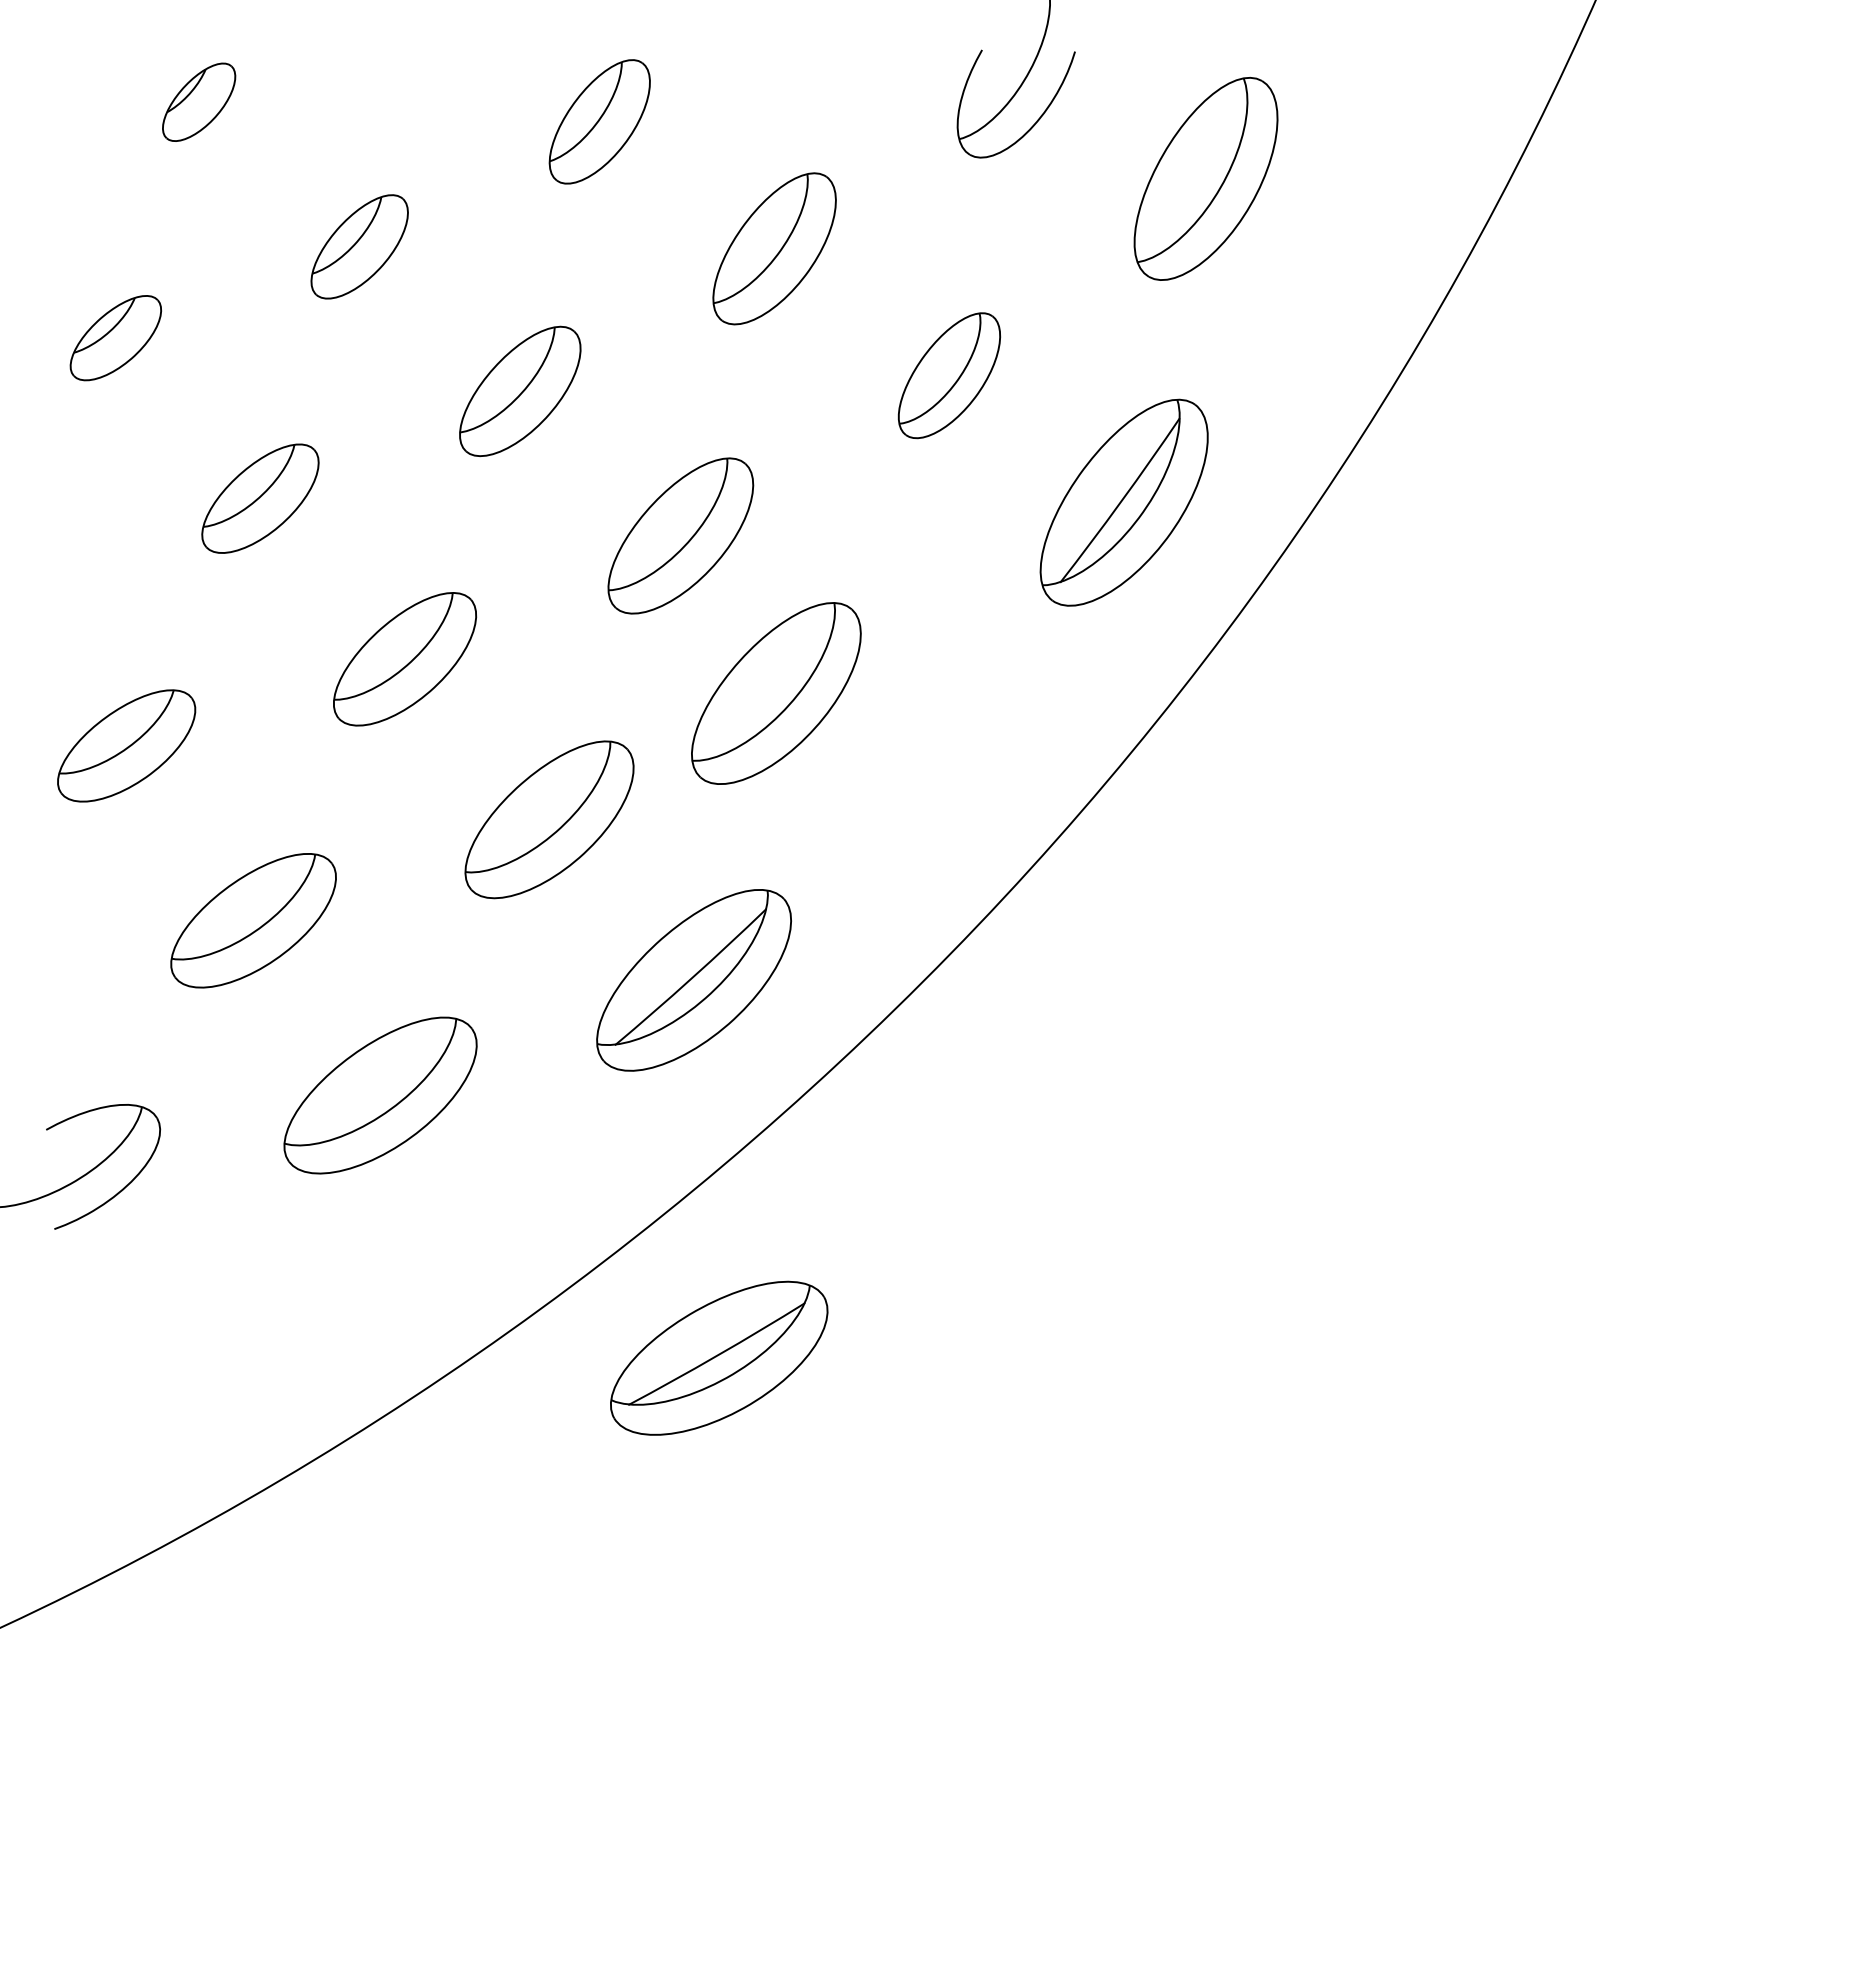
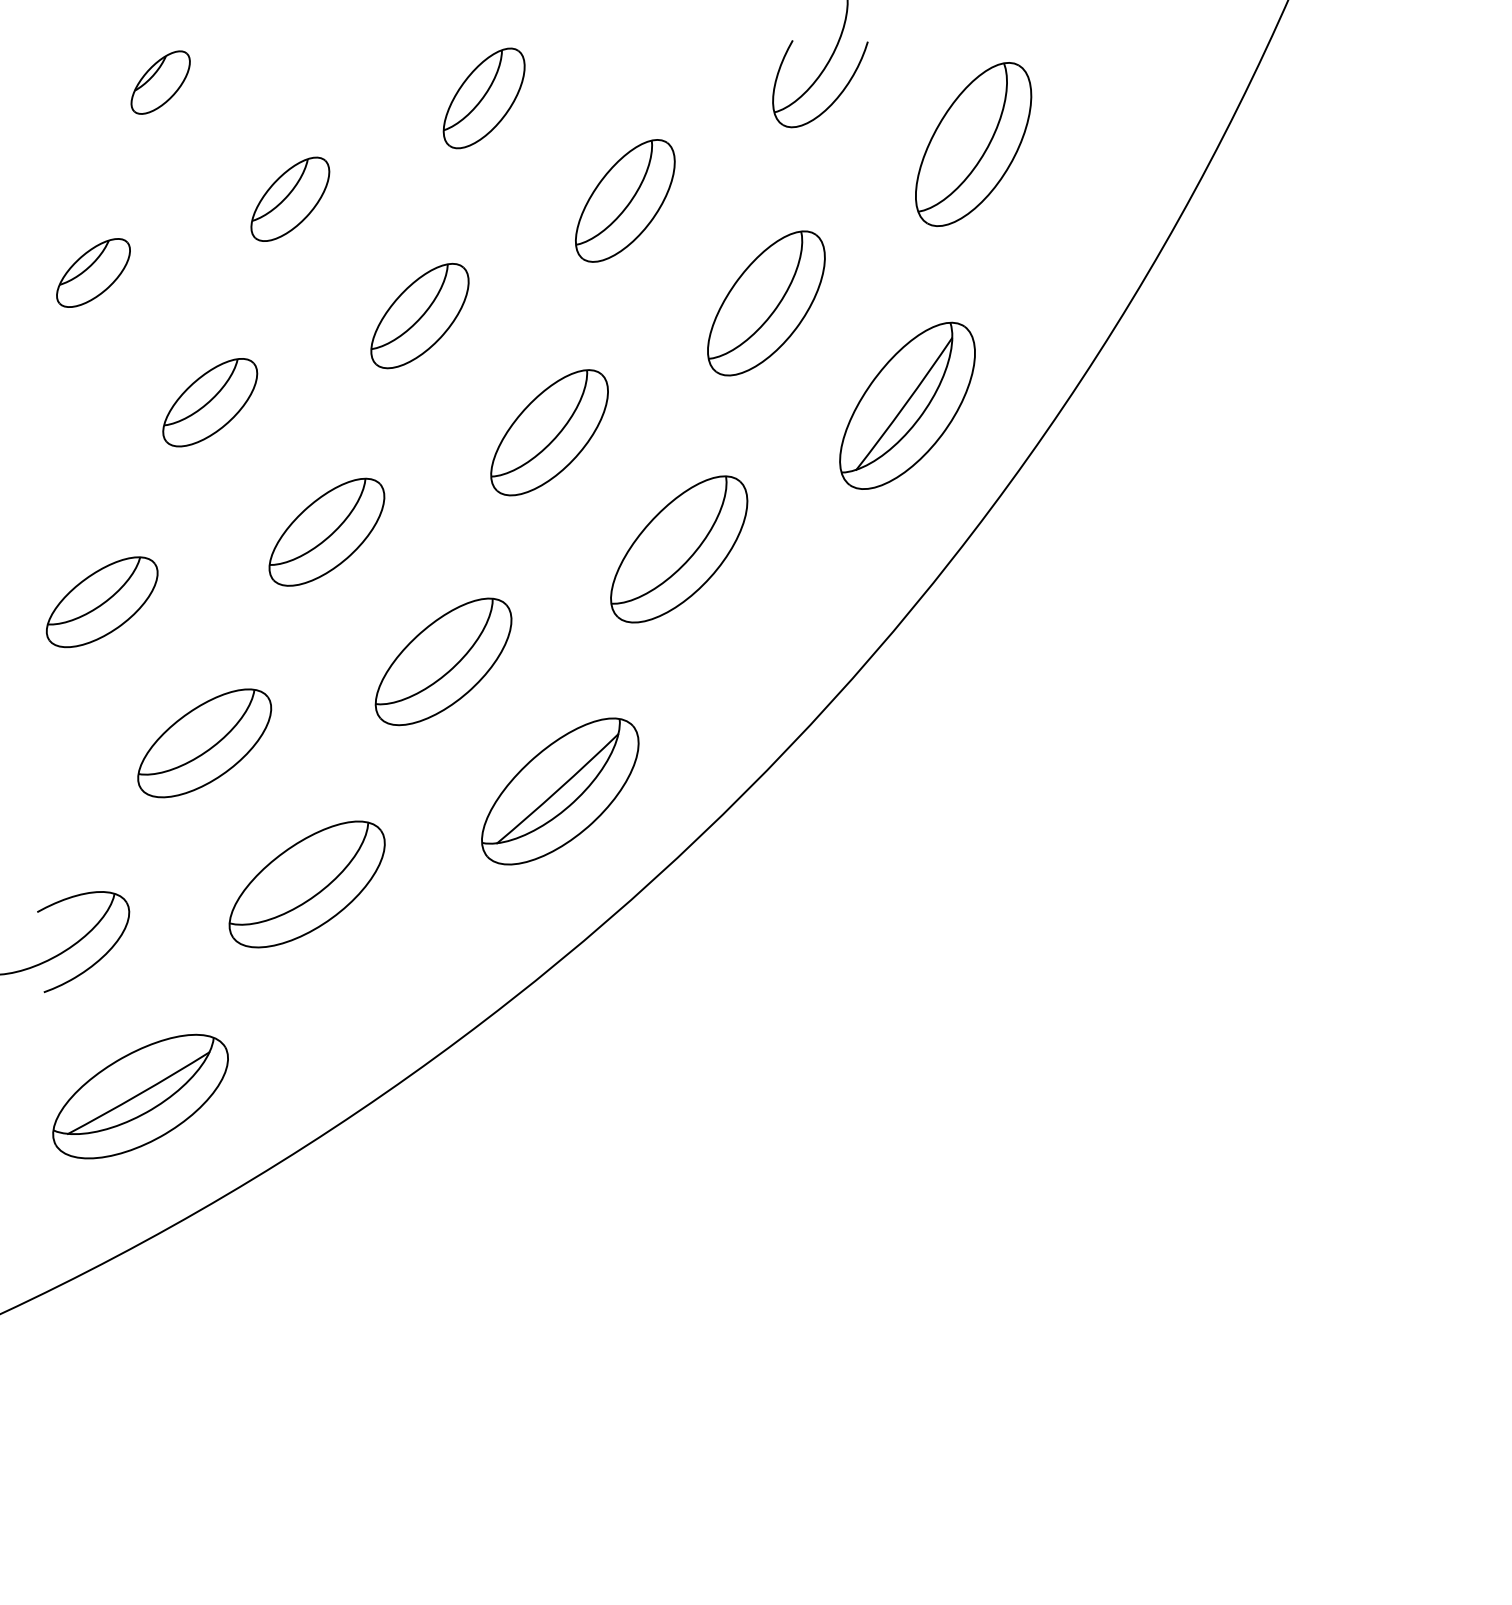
part: (949, 375) -> (766, 303), size x1.43
part: (776, 693) -> (679, 549), moved
part: (719, 1357) -> (140, 1095), moved

